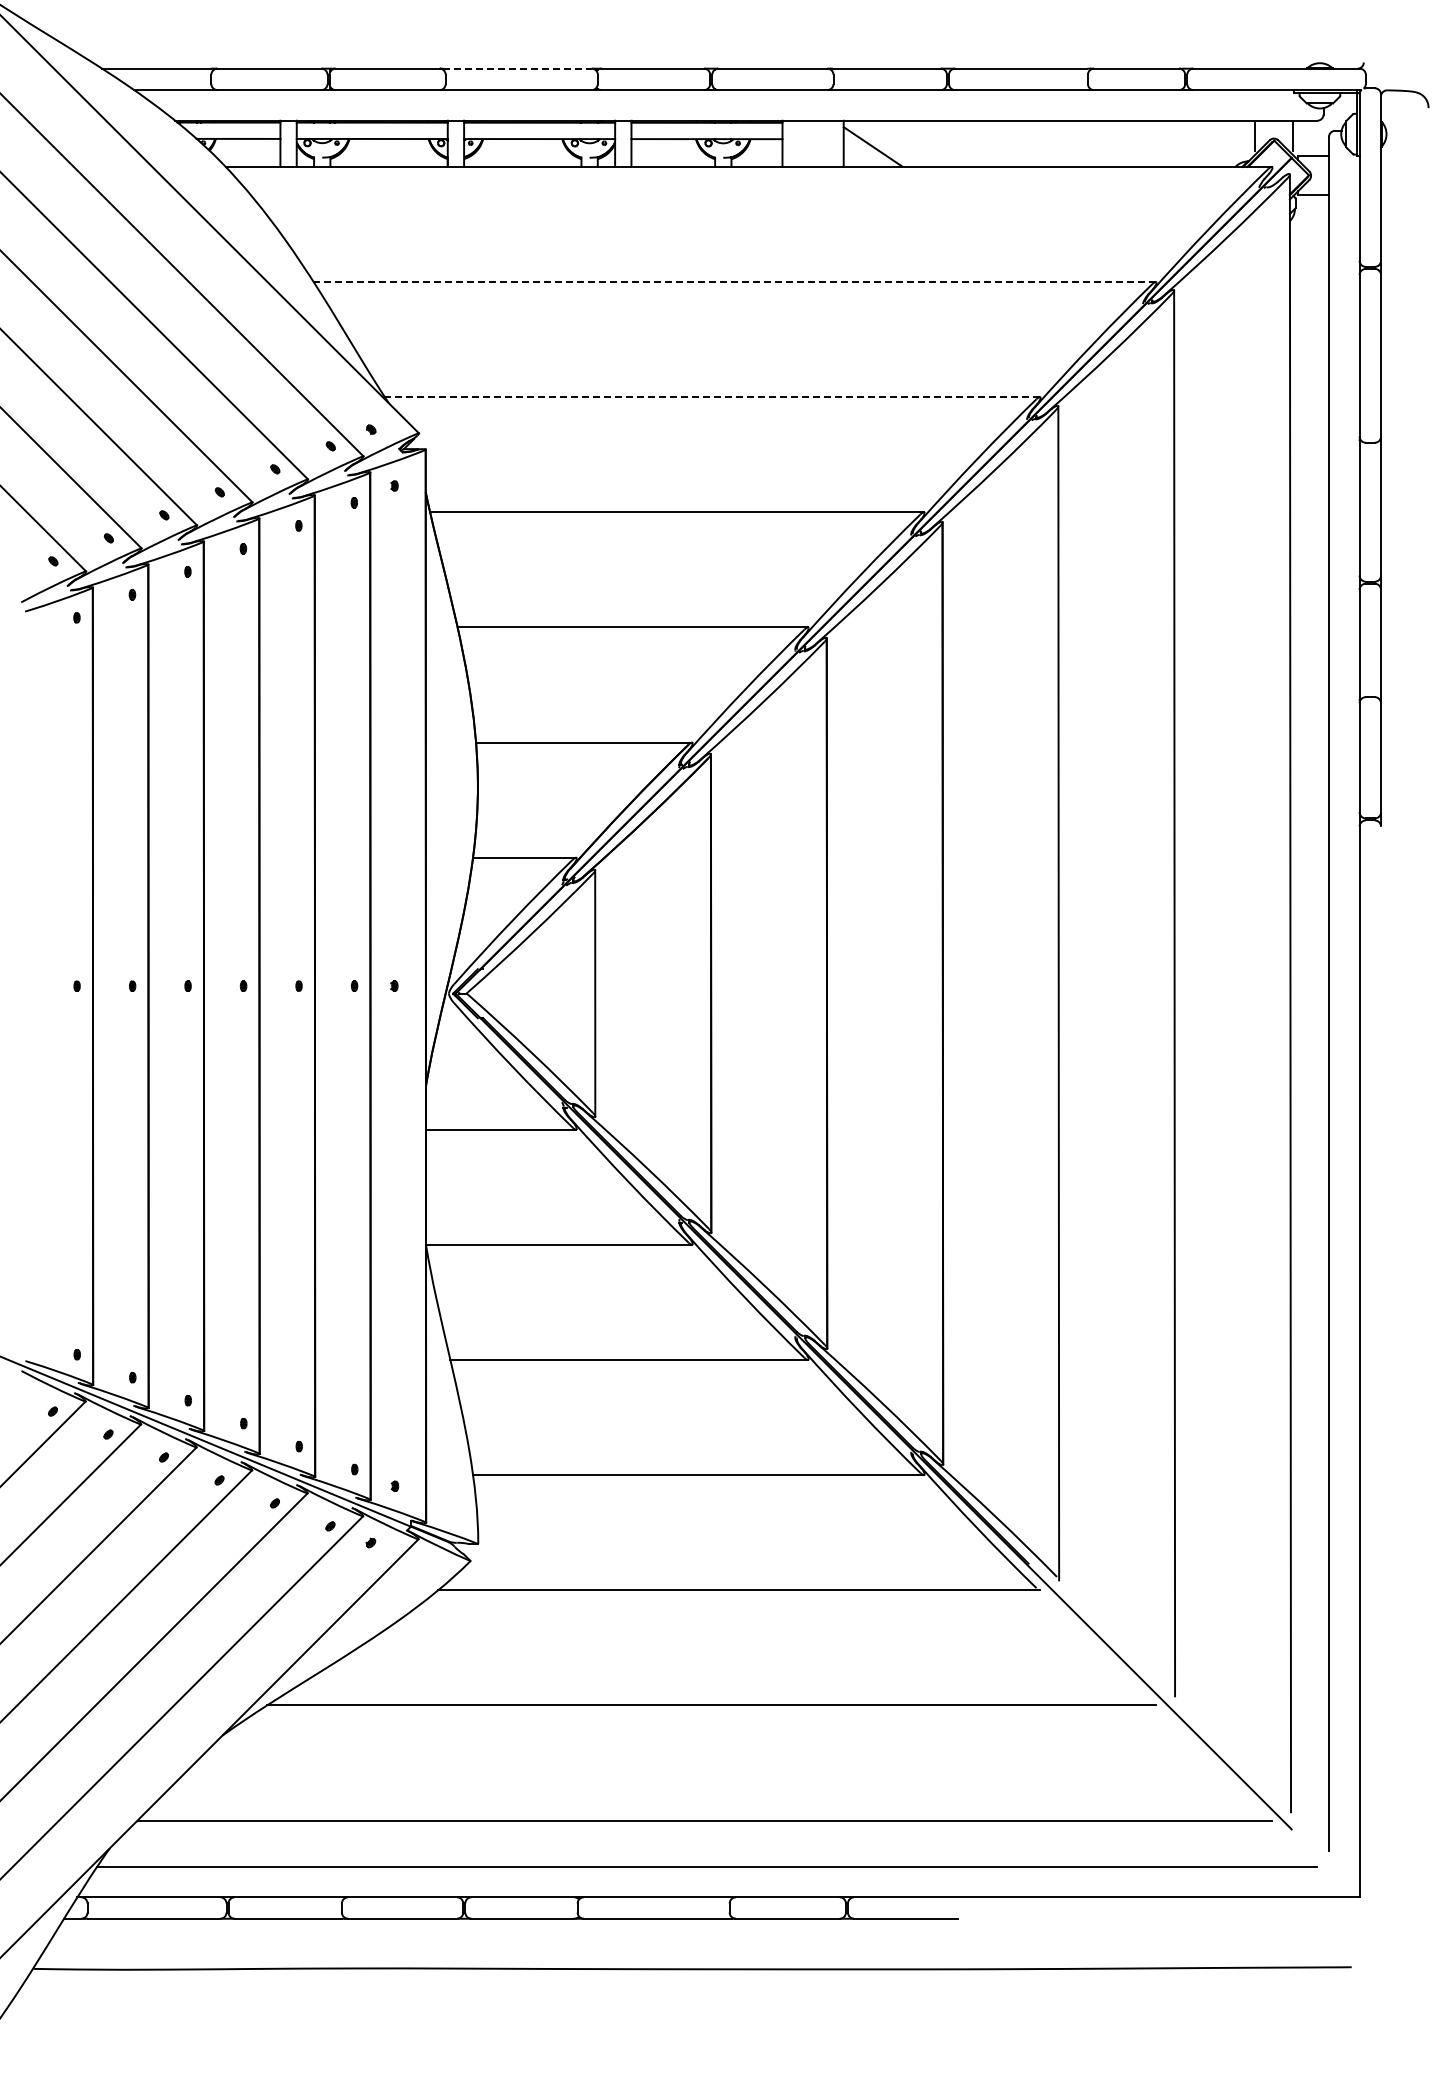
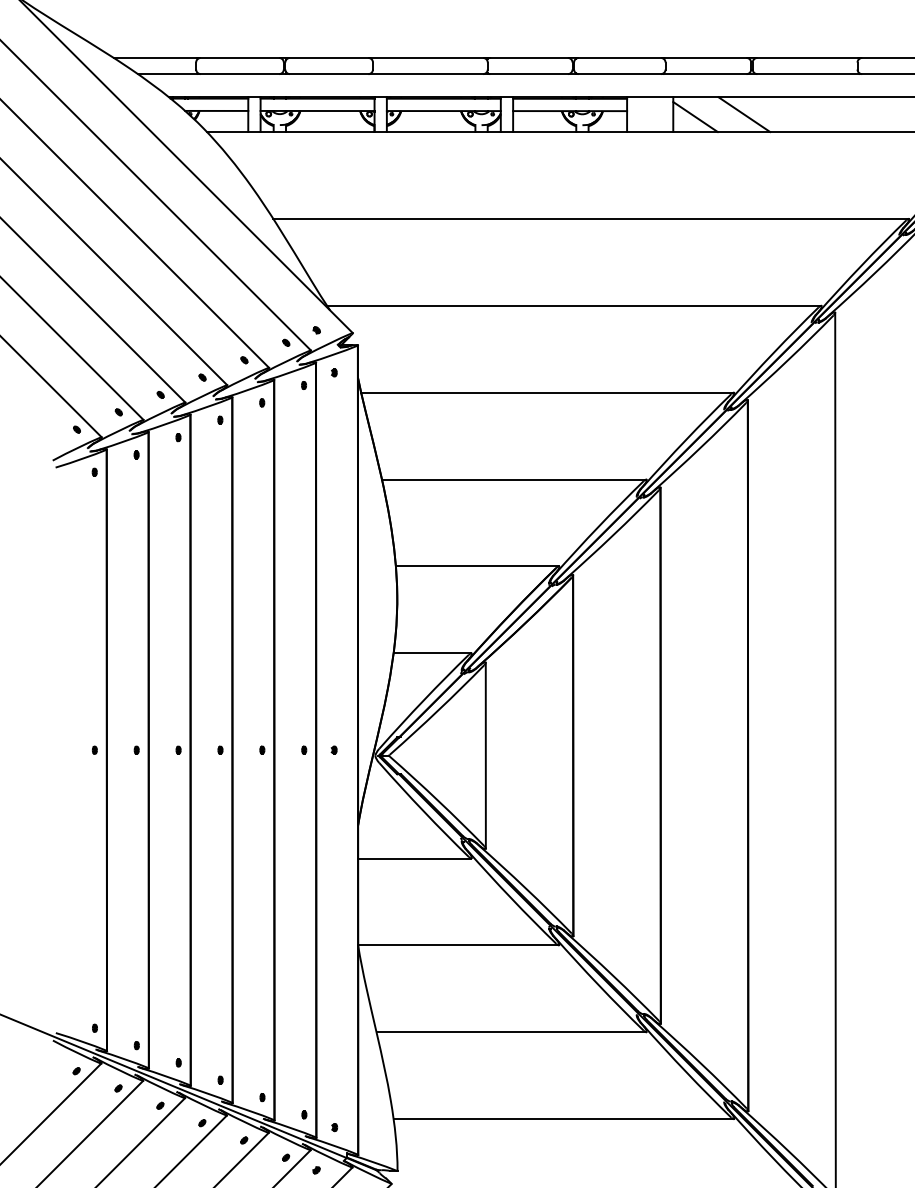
line: (517, 68) -> (427, 57), dashed -> solid
line: (937, 143) -> (744, 114), added
line: (734, 281) -> (590, 218), dashed -> solid
line: (712, 397) -> (574, 306), dashed -> solid

